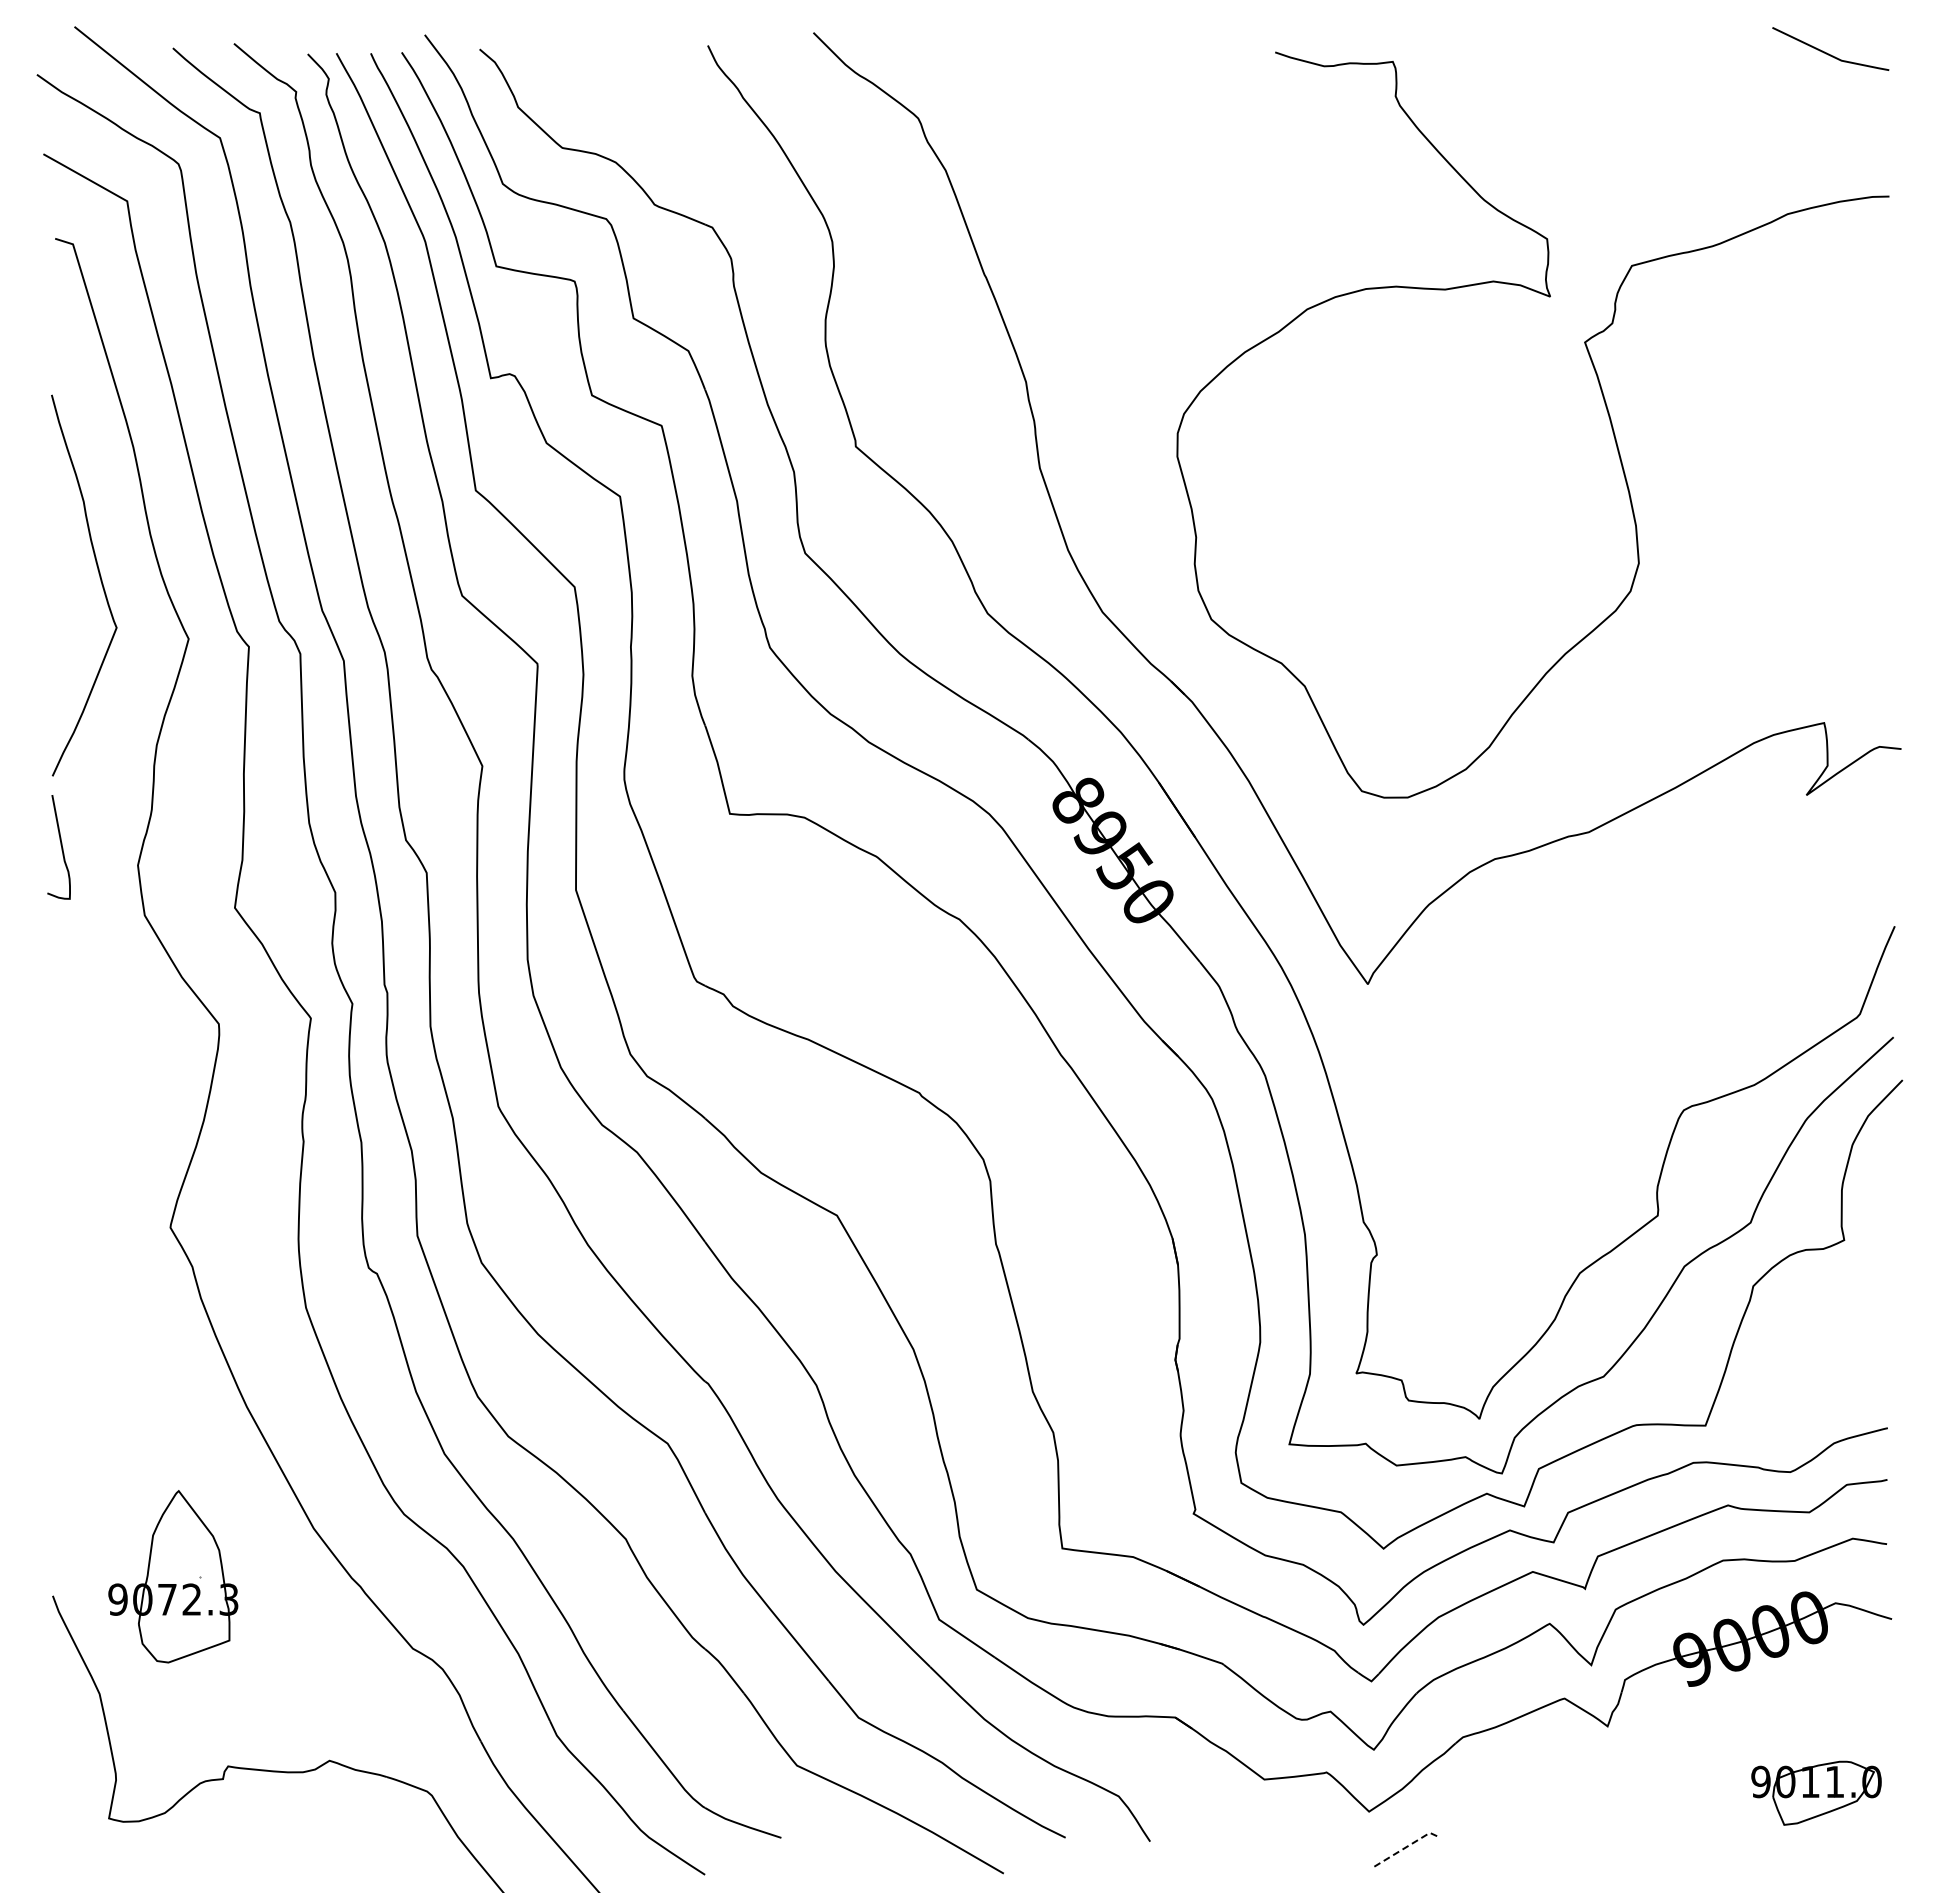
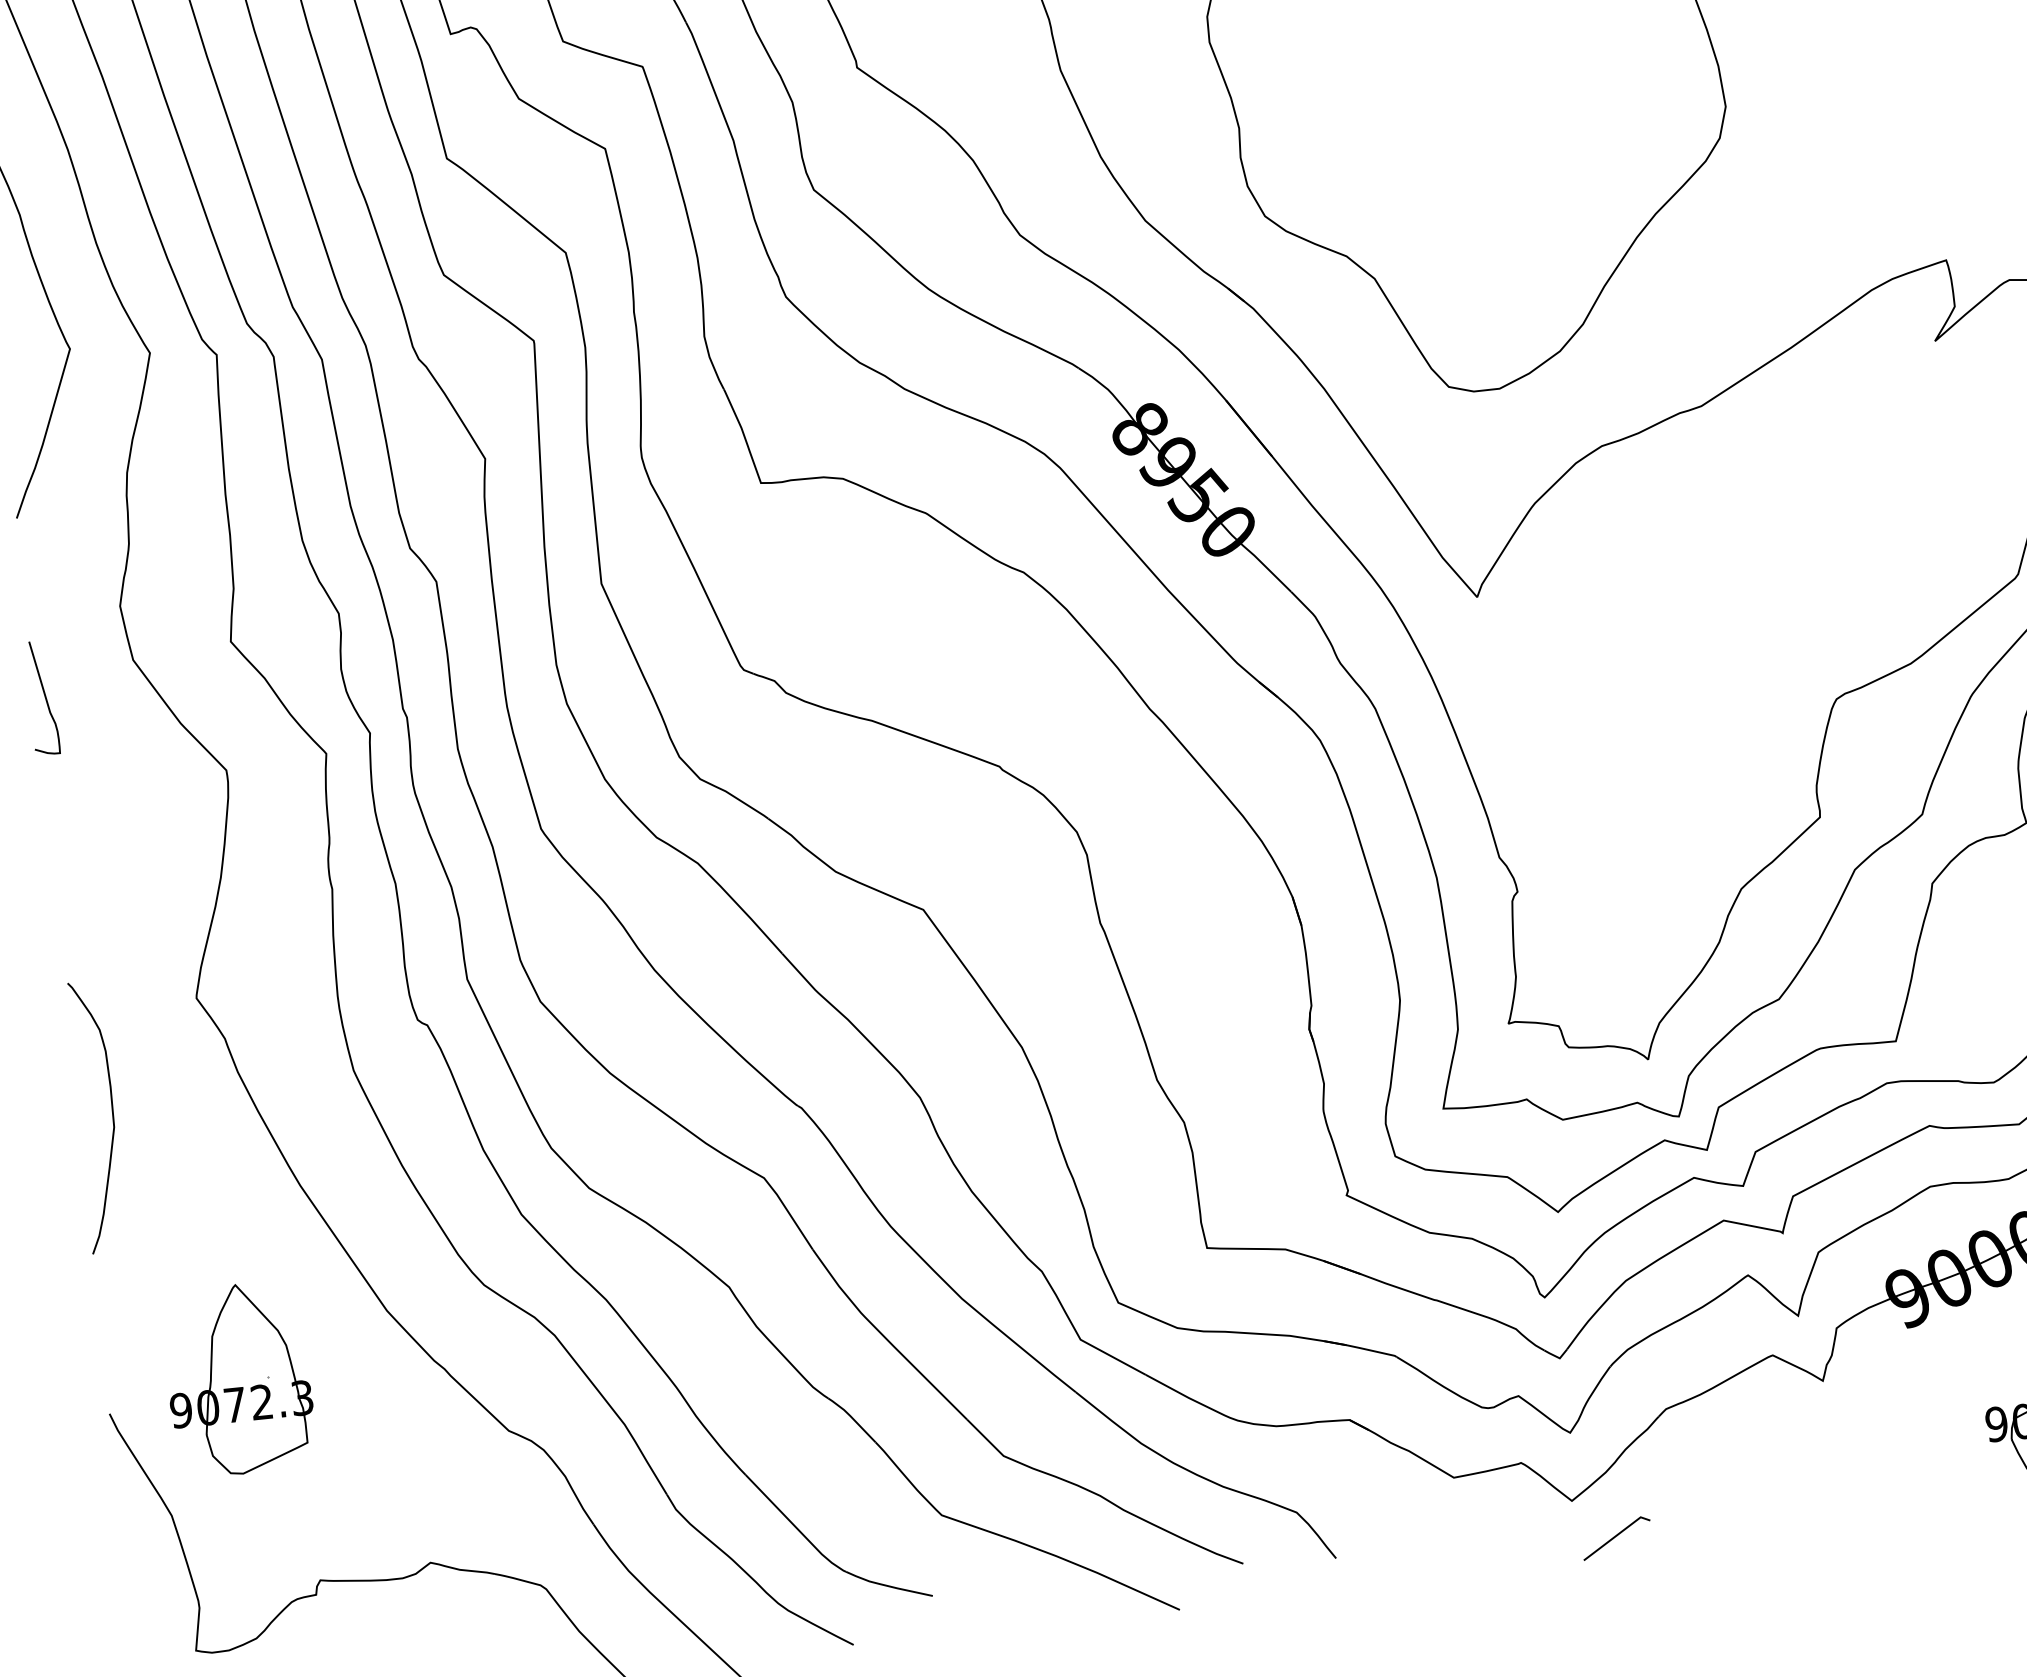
curve: (60, 845) -> (43, 695), moved
curve: (83, 1325) -> (112, 1114), added
line: (1407, 1846) -> (1617, 1534), dashed -> solid

